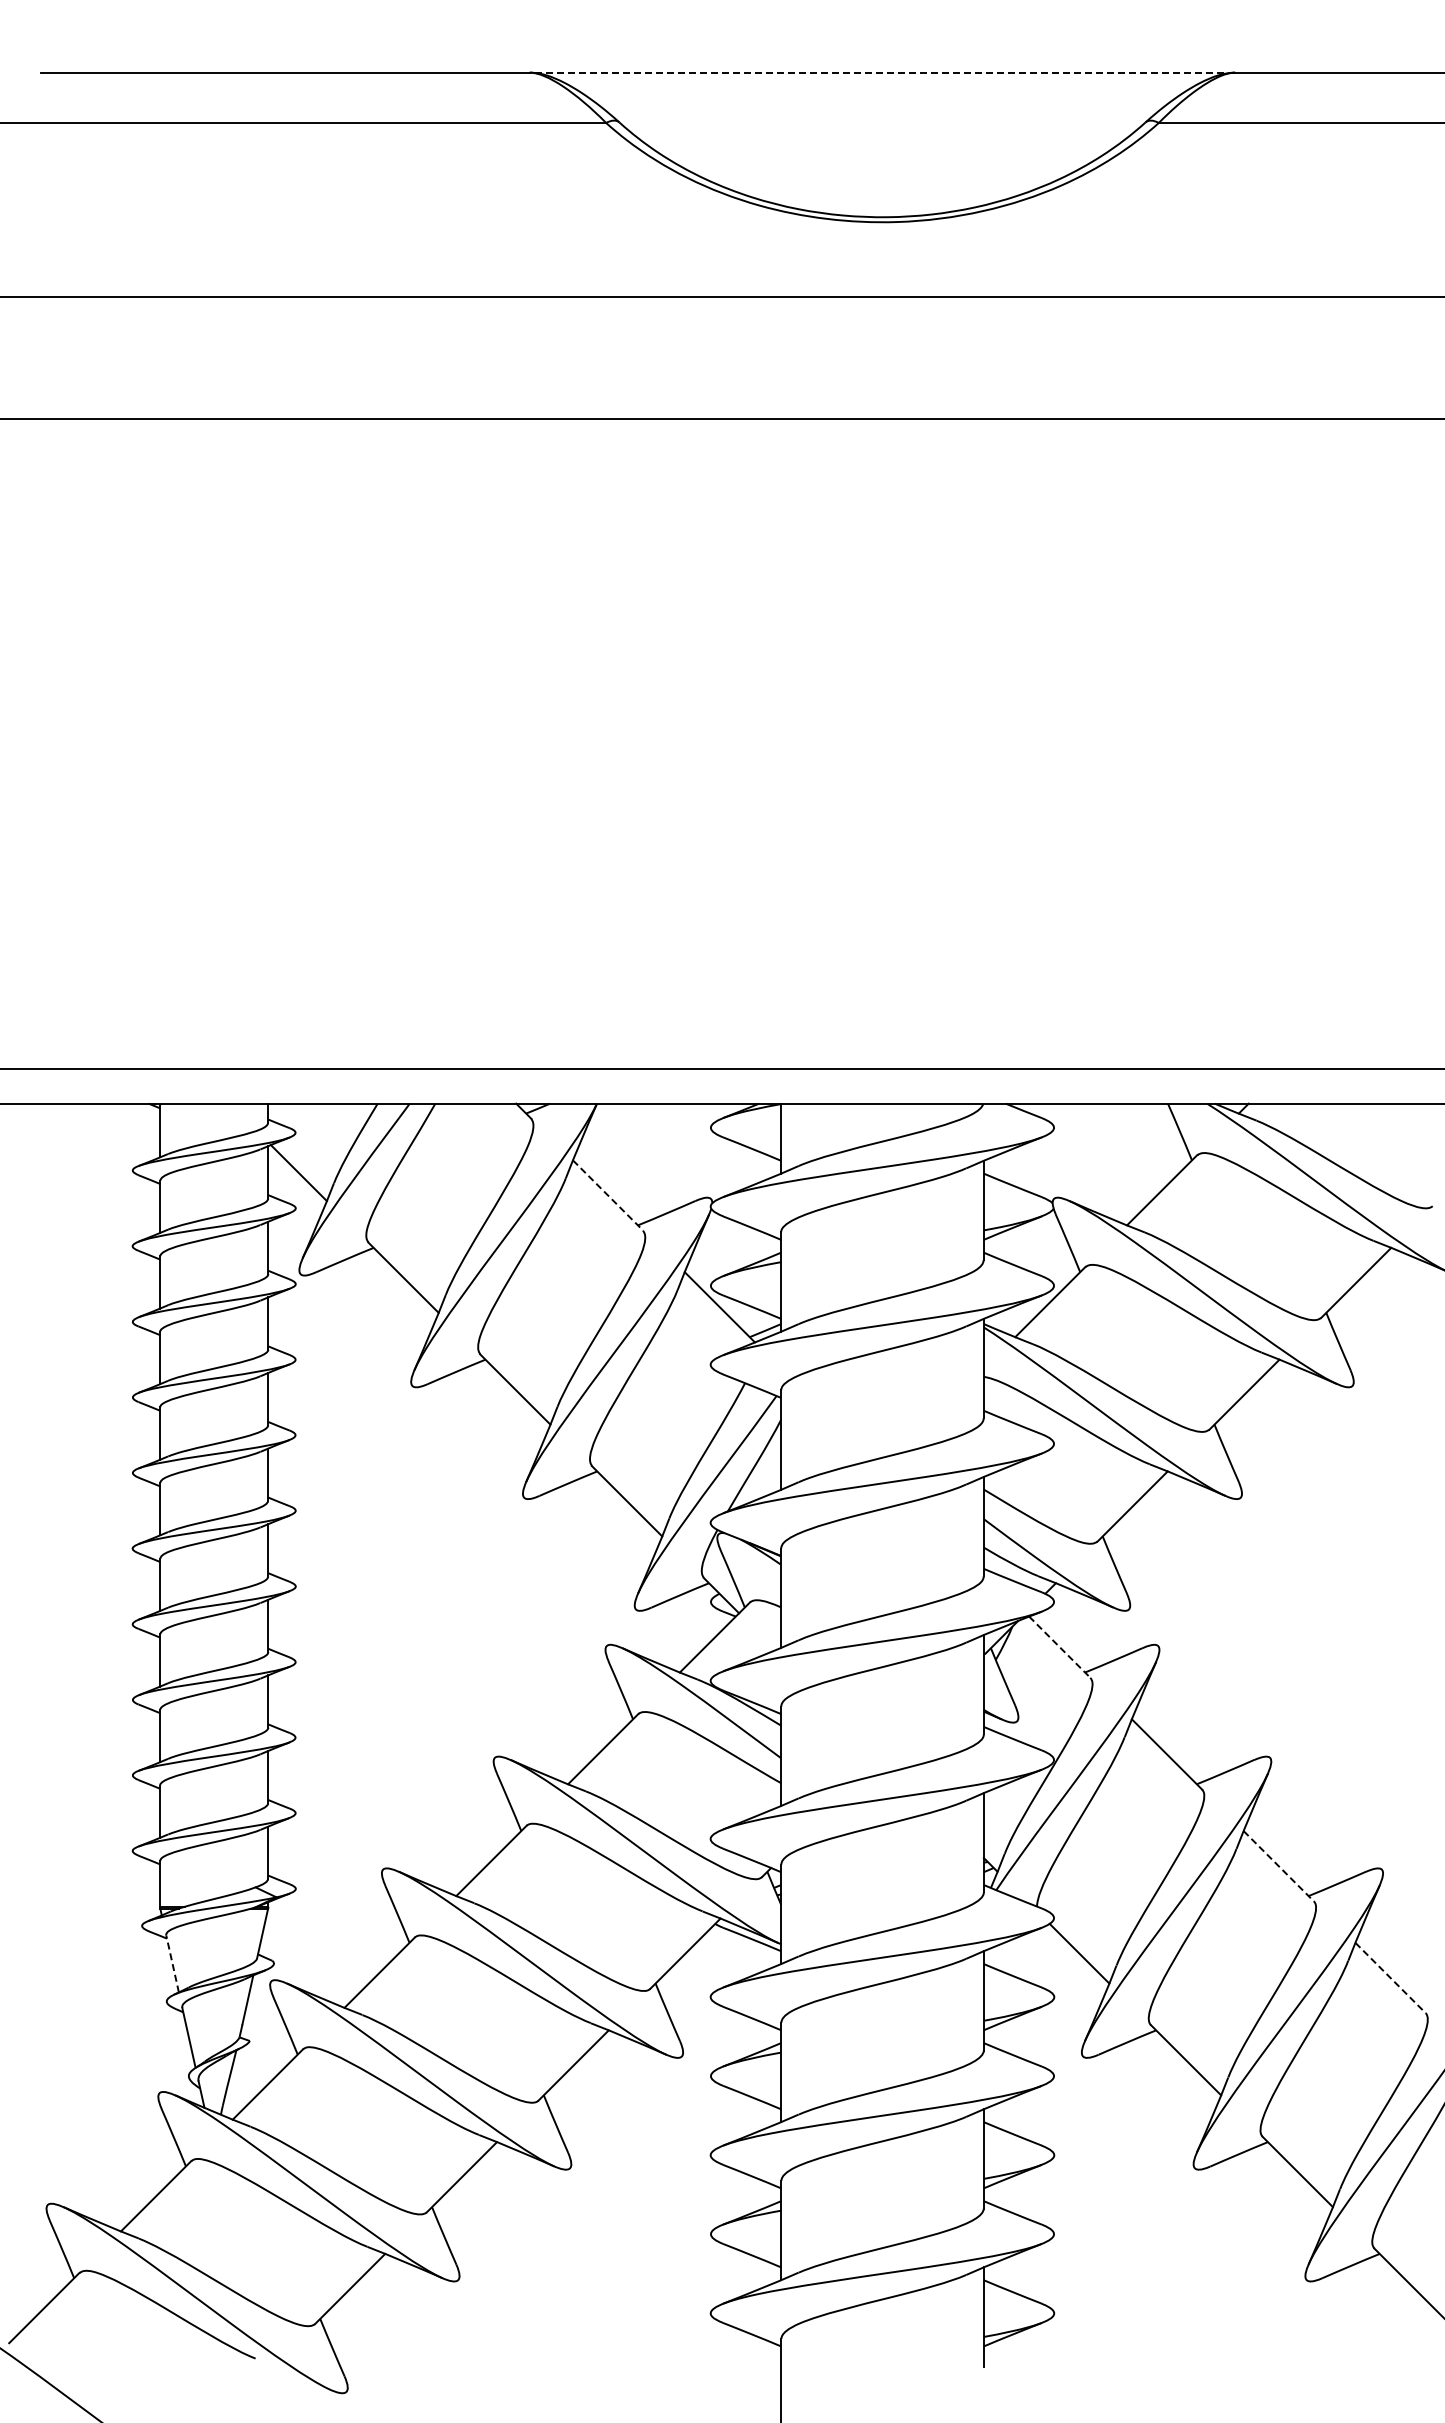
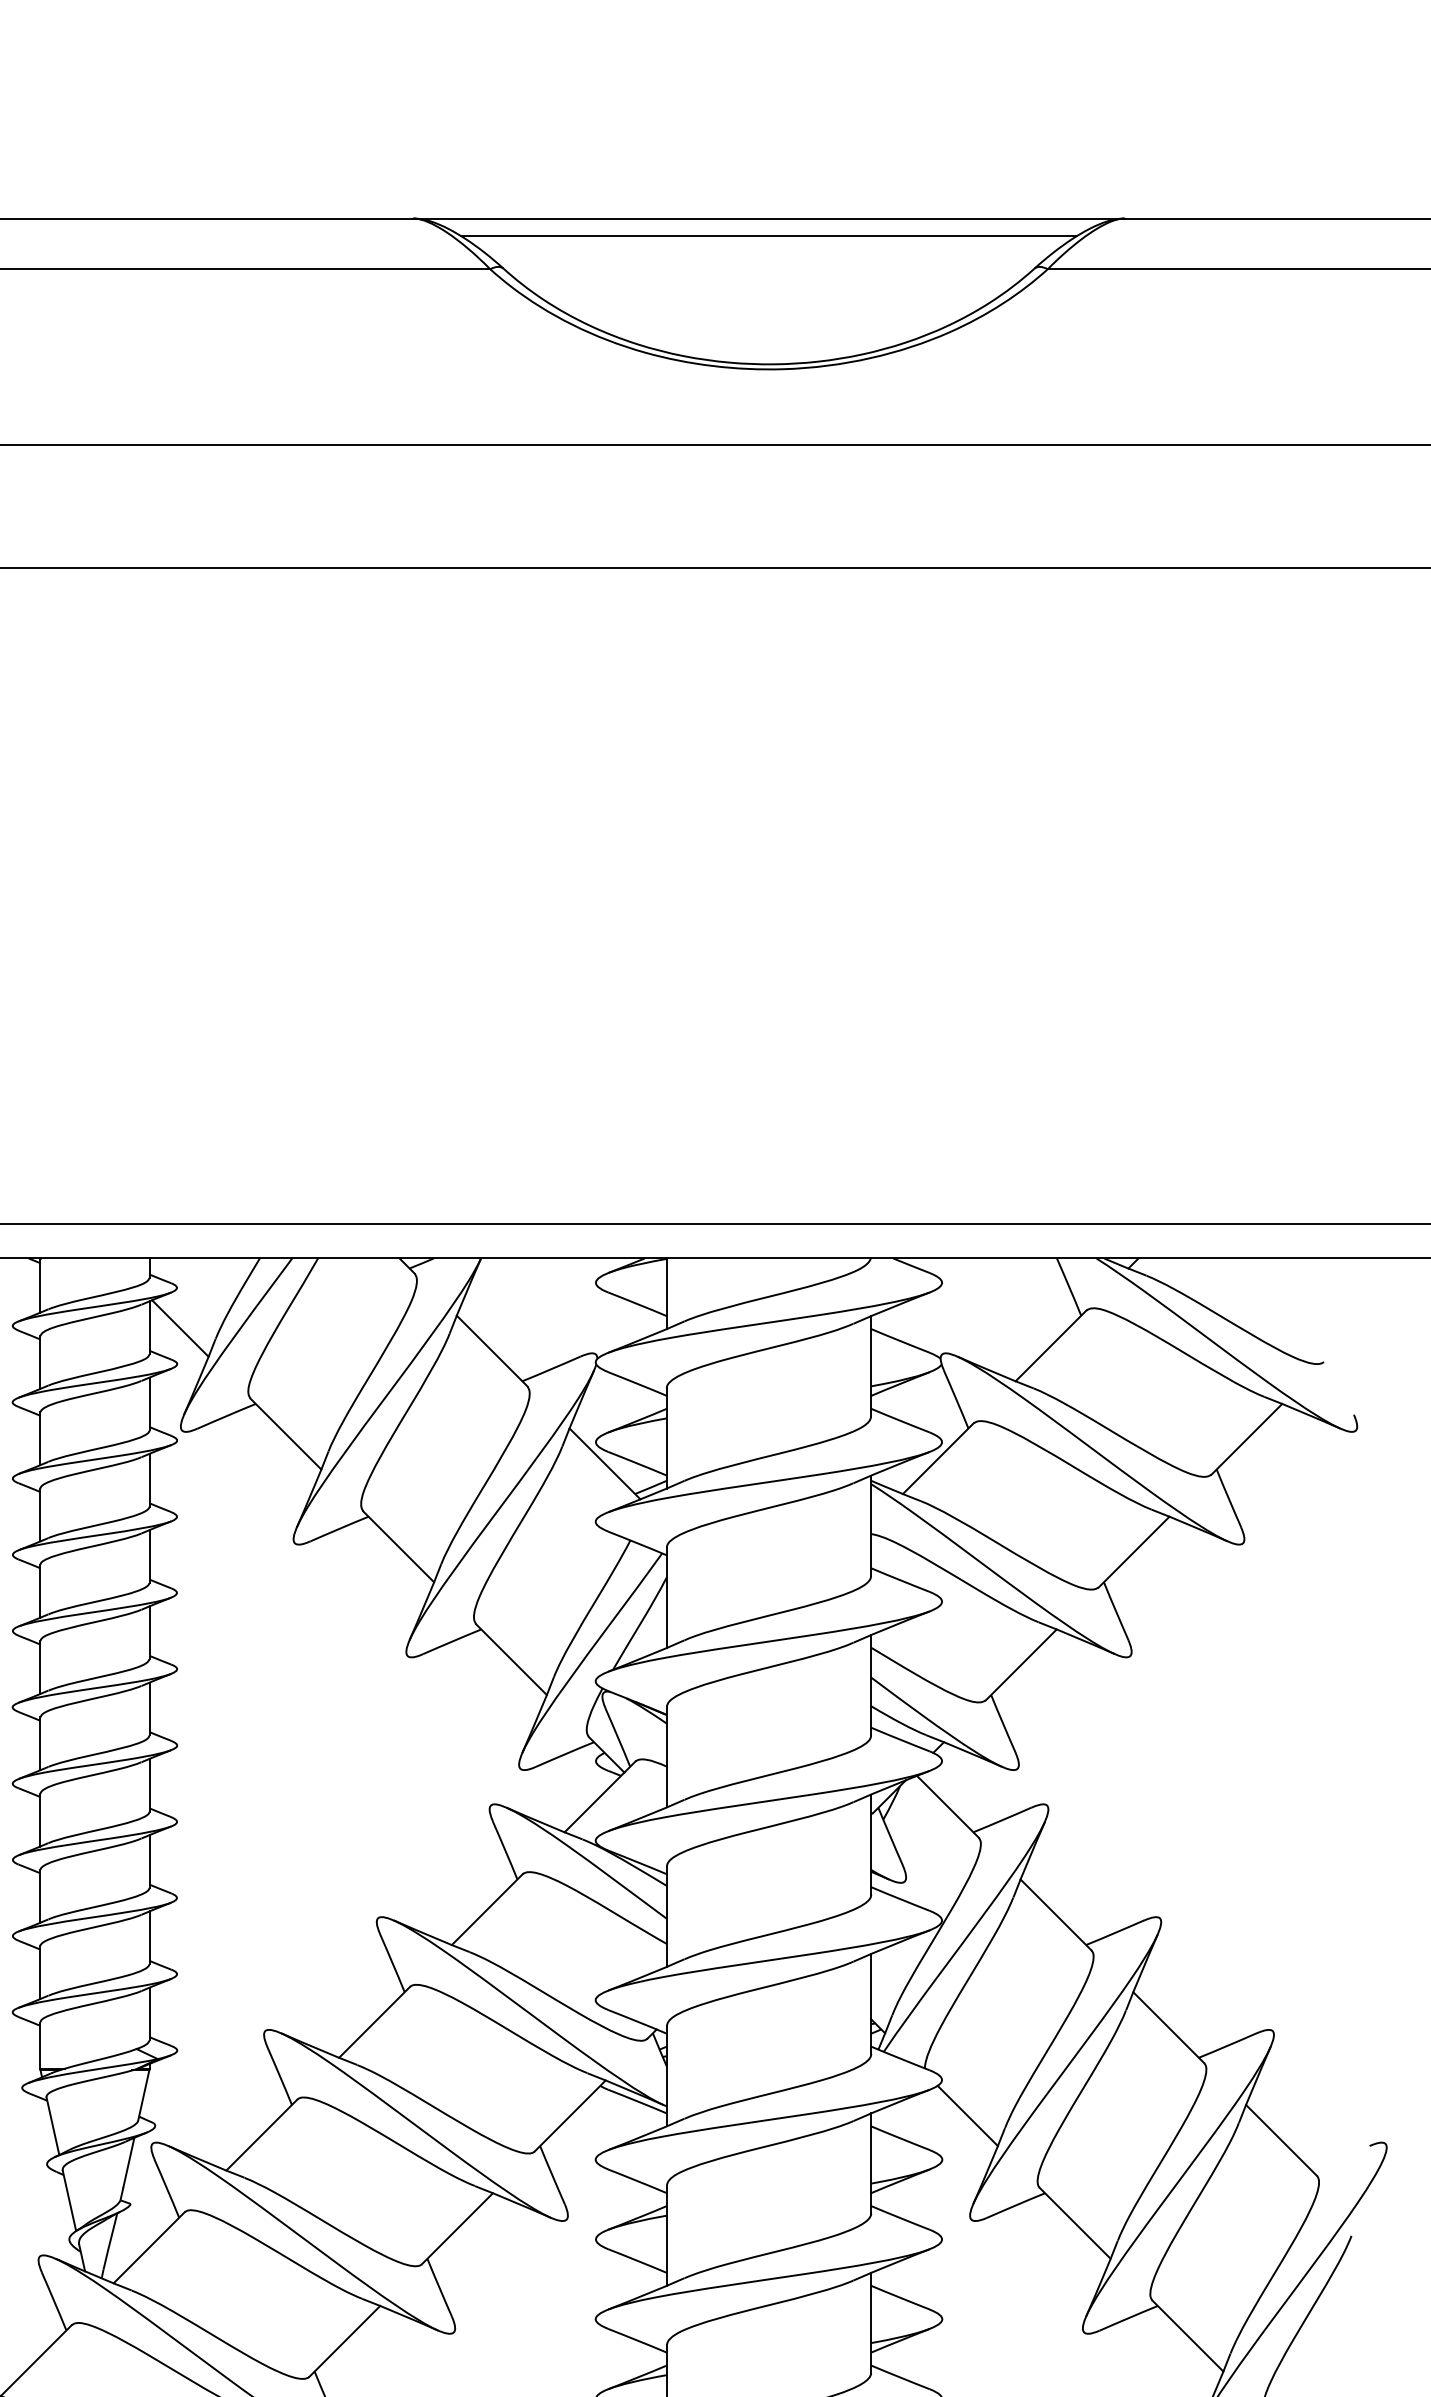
line: (882, 72) -> (769, 218), dashed -> solid
line: (882, 89) -> (769, 235), added
line: (608, 1195) -> (492, 1351), dashed -> solid
line: (1060, 1647) -> (948, 1807), dashed -> solid
line: (1278, 1866) -> (1168, 2027), dashed -> solid
line: (172, 1963) -> (52, 2125), dashed -> solid
line: (1390, 1977) -> (1281, 2139), dashed -> solid

